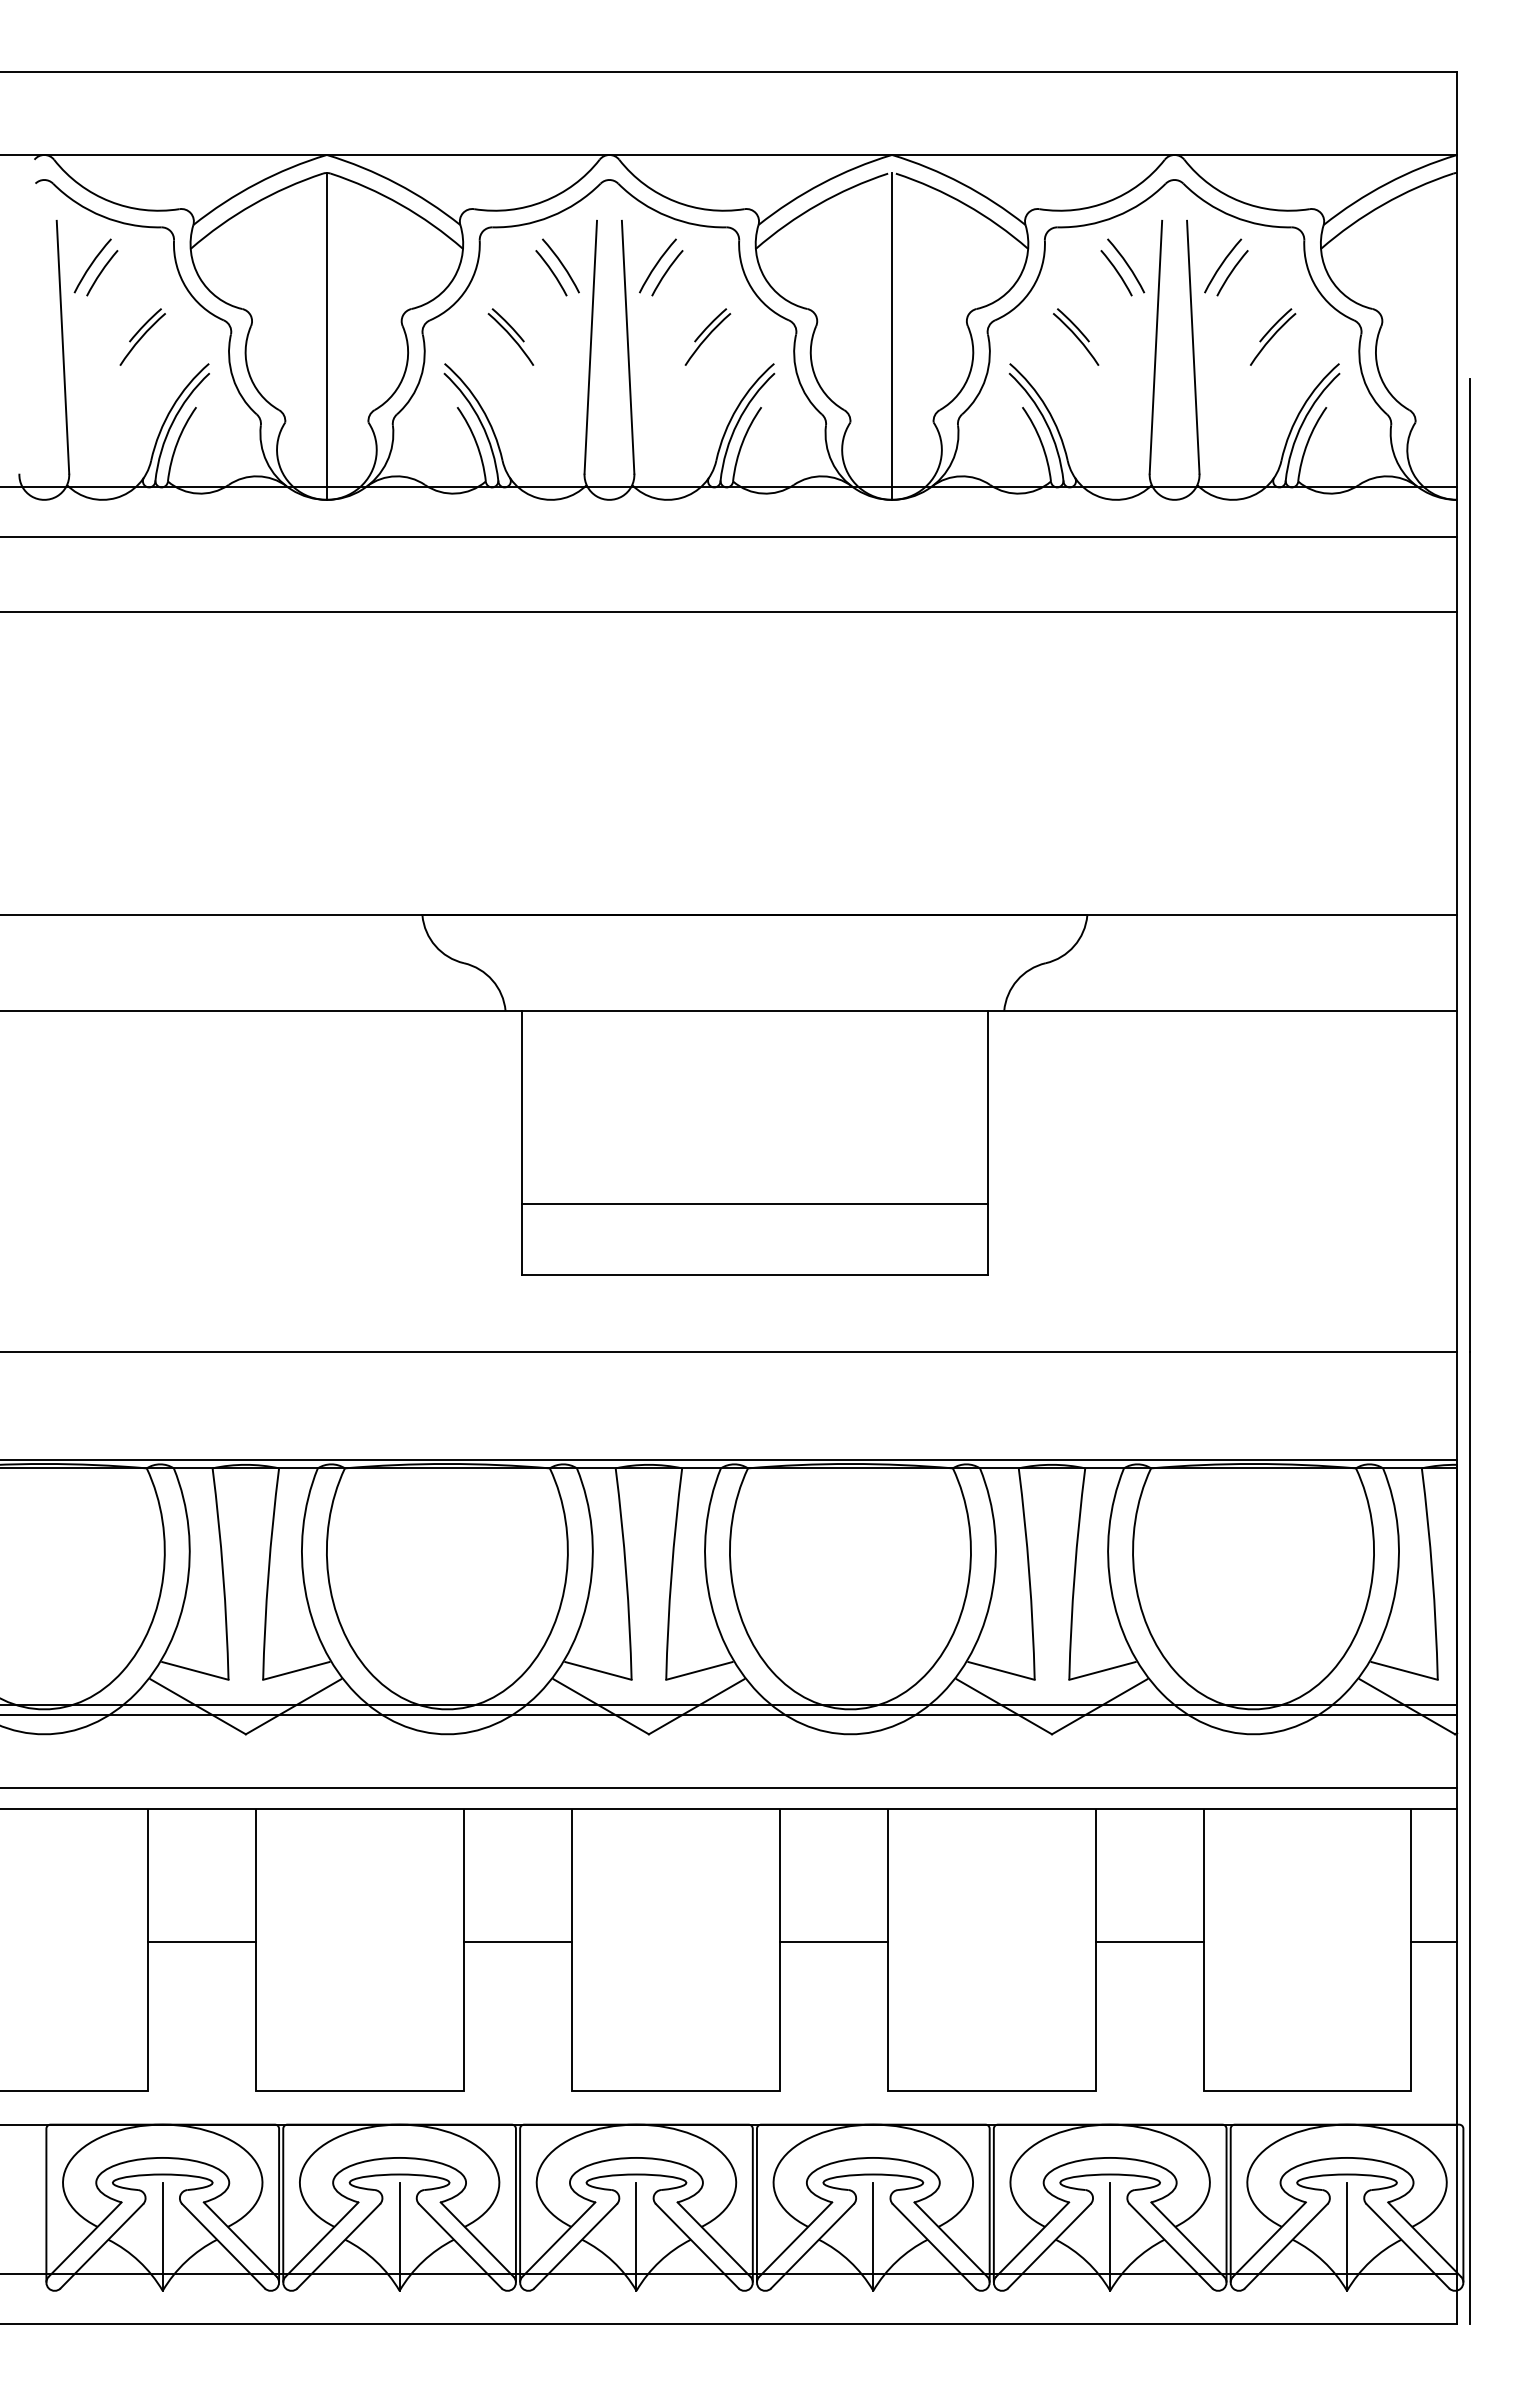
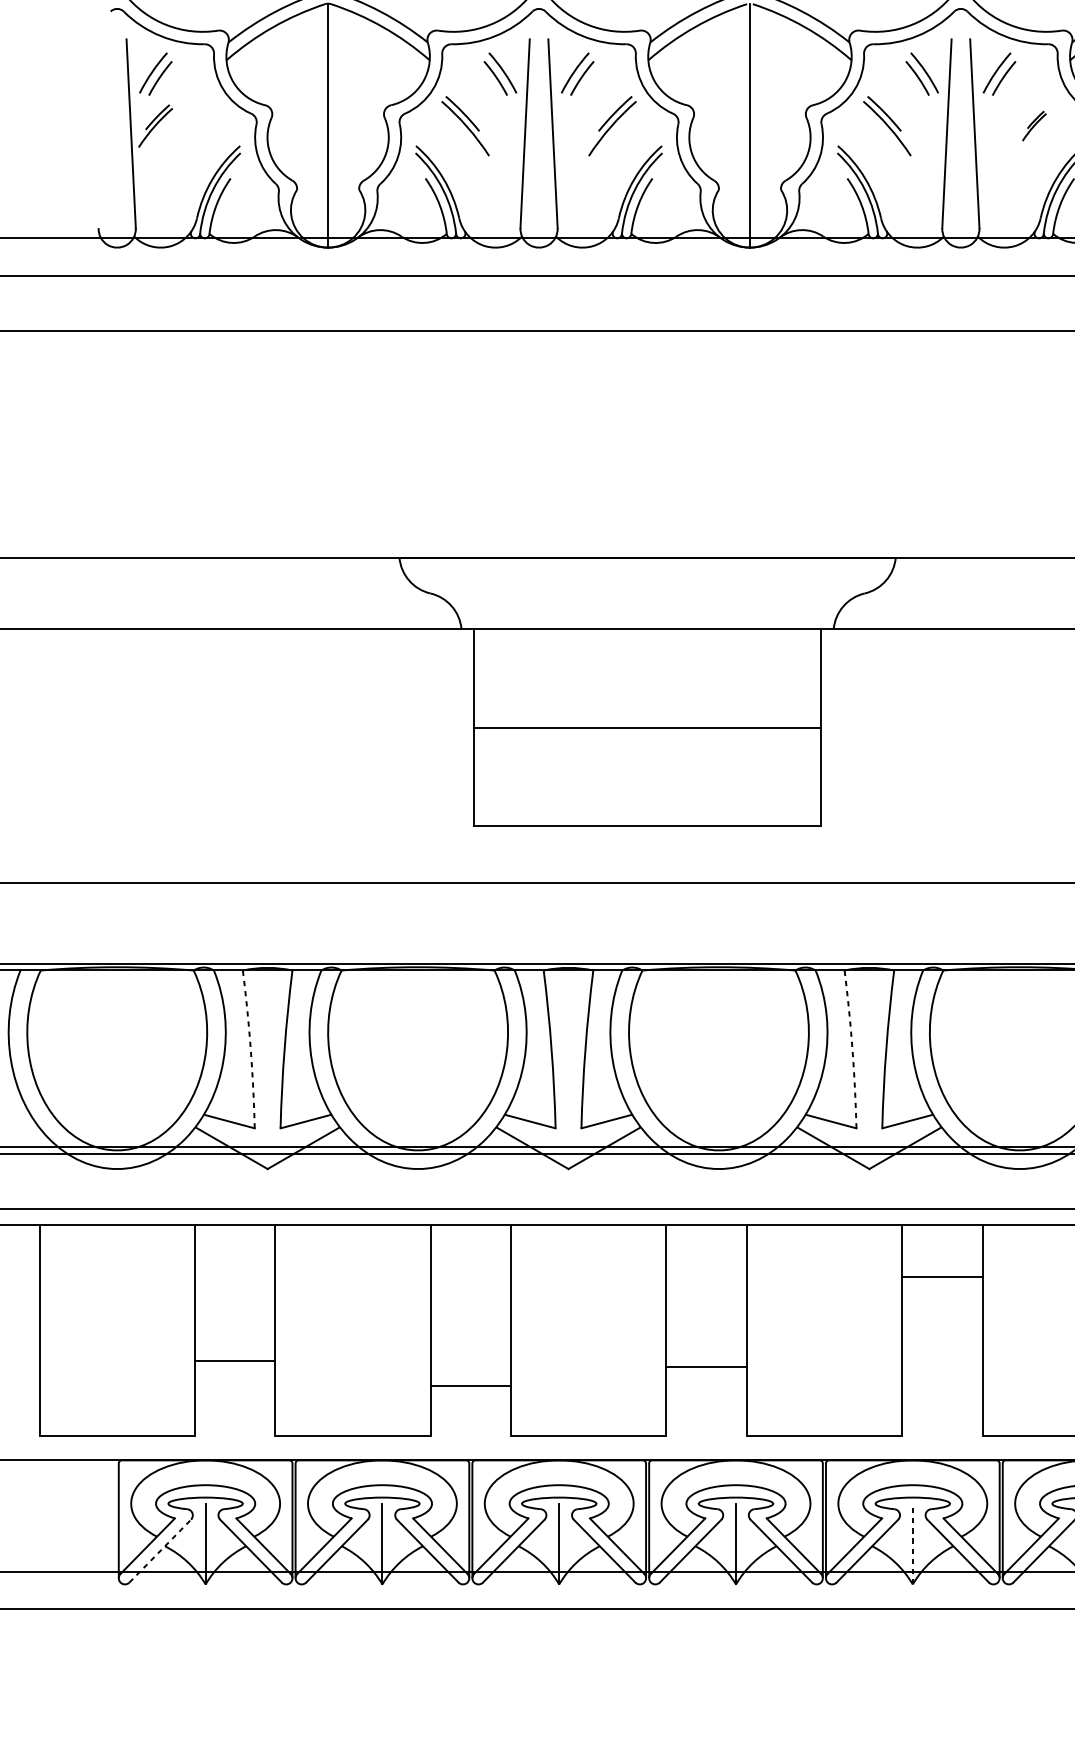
part: (142, 336) -> (155, 125), moved
part: (510, 336) -> (465, 125), size x1.4
part: (707, 336) -> (612, 125), size x1.4
part: (1076, 336) -> (887, 125), size x1.4
part: (1273, 336) -> (1034, 125), size x0.7
line: (754, 1204) -> (647, 728), moved
arc: (223, 1573) -> (250, 1049), solid -> dashed
arc: (1029, 1573) -> (852, 1049), solid -> dashed
line: (202, 1941) -> (235, 1360), moved
line: (518, 1941) -> (471, 1385), moved
line: (833, 1941) -> (706, 1366), moved
line: (1149, 1941) -> (942, 1276), moved
line: (1110, 2236) -> (913, 1543), solid -> dashed
line: (101, 2246) -> (159, 1551), solid -> dashed

